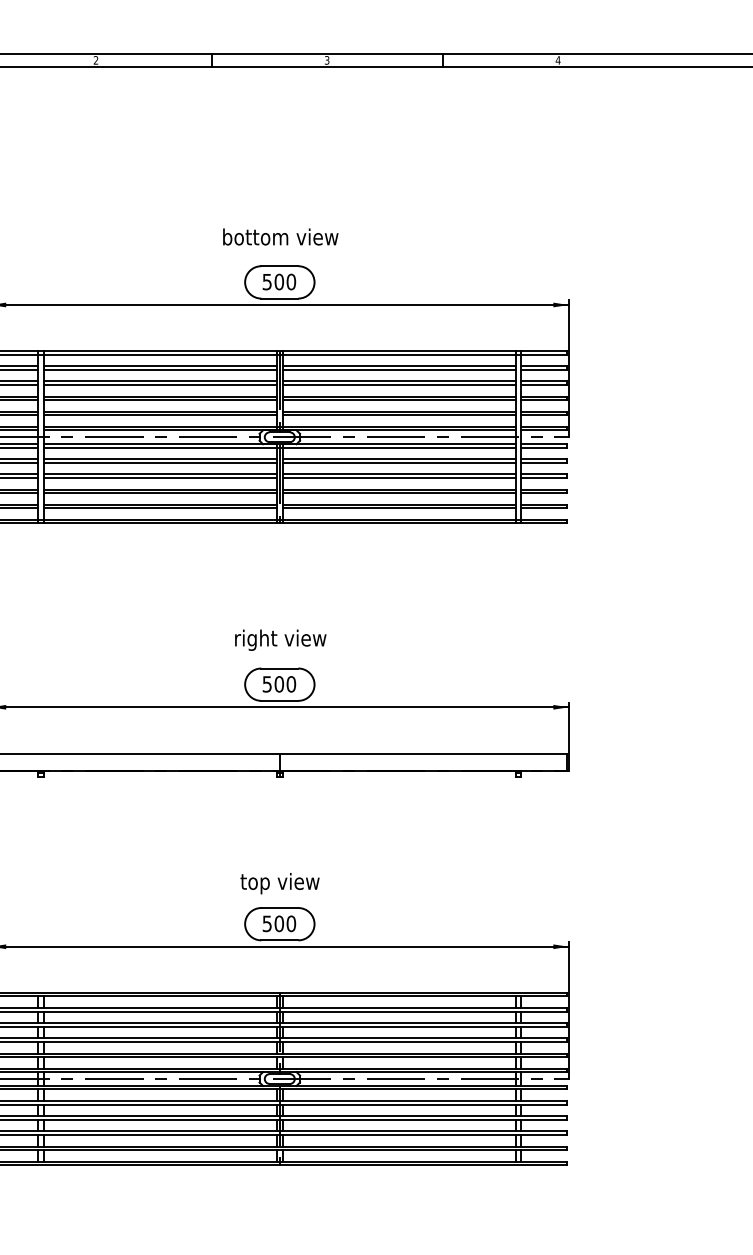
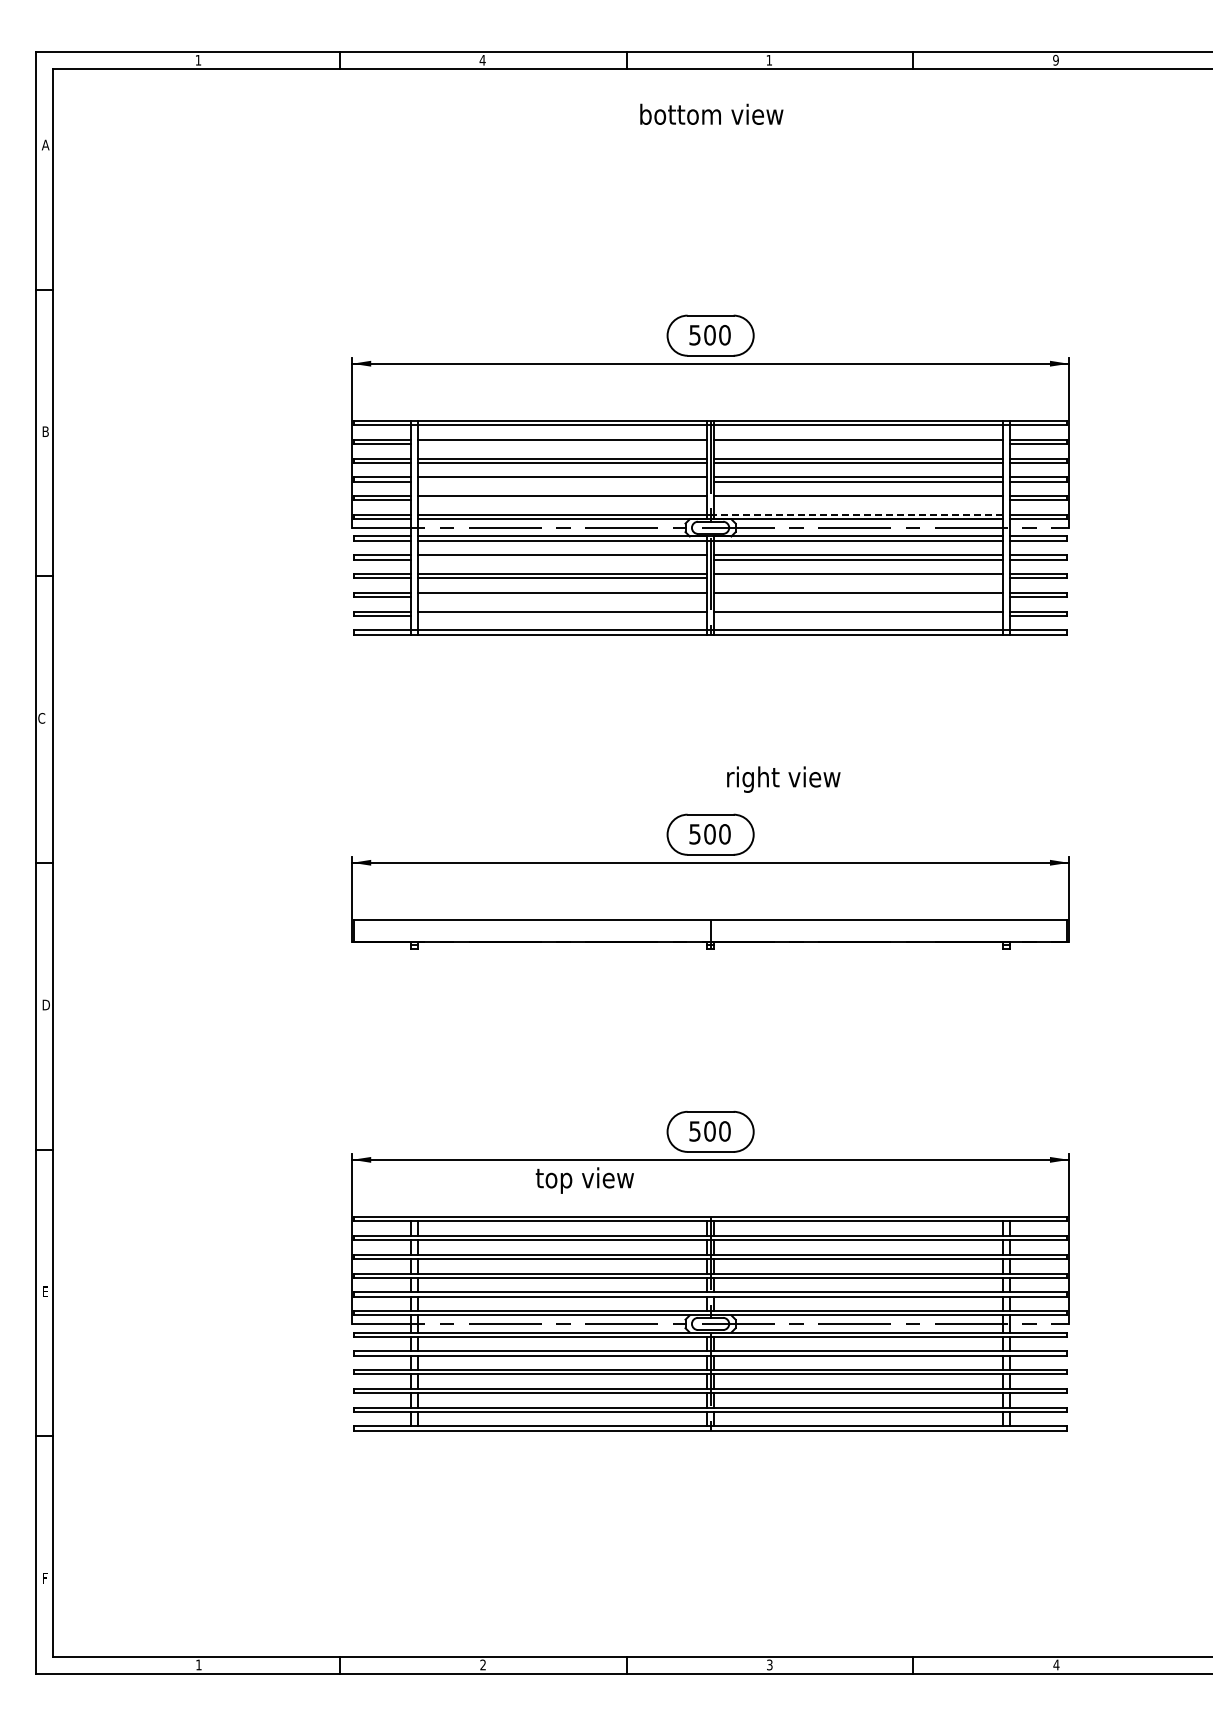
text: (95, 59) -> (482, 59), 2 -> 4
text: (327, 59) -> (769, 59), 3 -> 1
text: (557, 59) -> (1055, 59), 4 -> 9
text: (280, 236) -> (711, 113), moved
line: (160, 370) -> (562, 444), removed
line: (399, 370) -> (858, 444), removed
line: (160, 399) -> (562, 481), removed
line: (160, 415) -> (562, 500), removed
line: (399, 415) -> (858, 500), removed
line: (399, 426) -> (858, 514), solid -> dashed
line: (160, 462) -> (562, 559), removed
line: (399, 478) -> (858, 578), removed
line: (160, 493) -> (562, 597), removed
line: (399, 493) -> (858, 597), removed
line: (160, 507) -> (562, 615), removed
line: (399, 507) -> (858, 615), removed
text: (280, 640) -> (783, 779), moved
text: (279, 883) -> (584, 1180), moved

